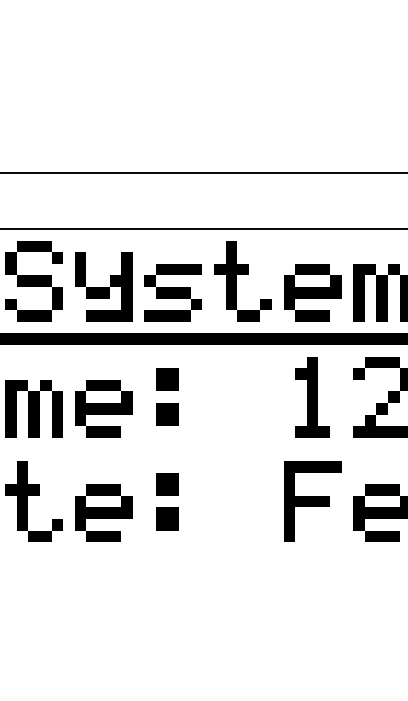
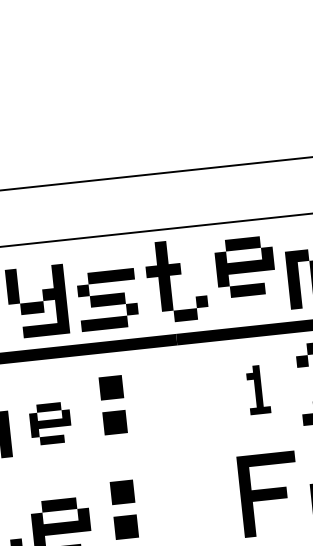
part: (312, 292) -> (245, 266), moved
part: (312, 397) -> (258, 389), size x0.6
part: (103, 408) -> (50, 423), size x0.7

